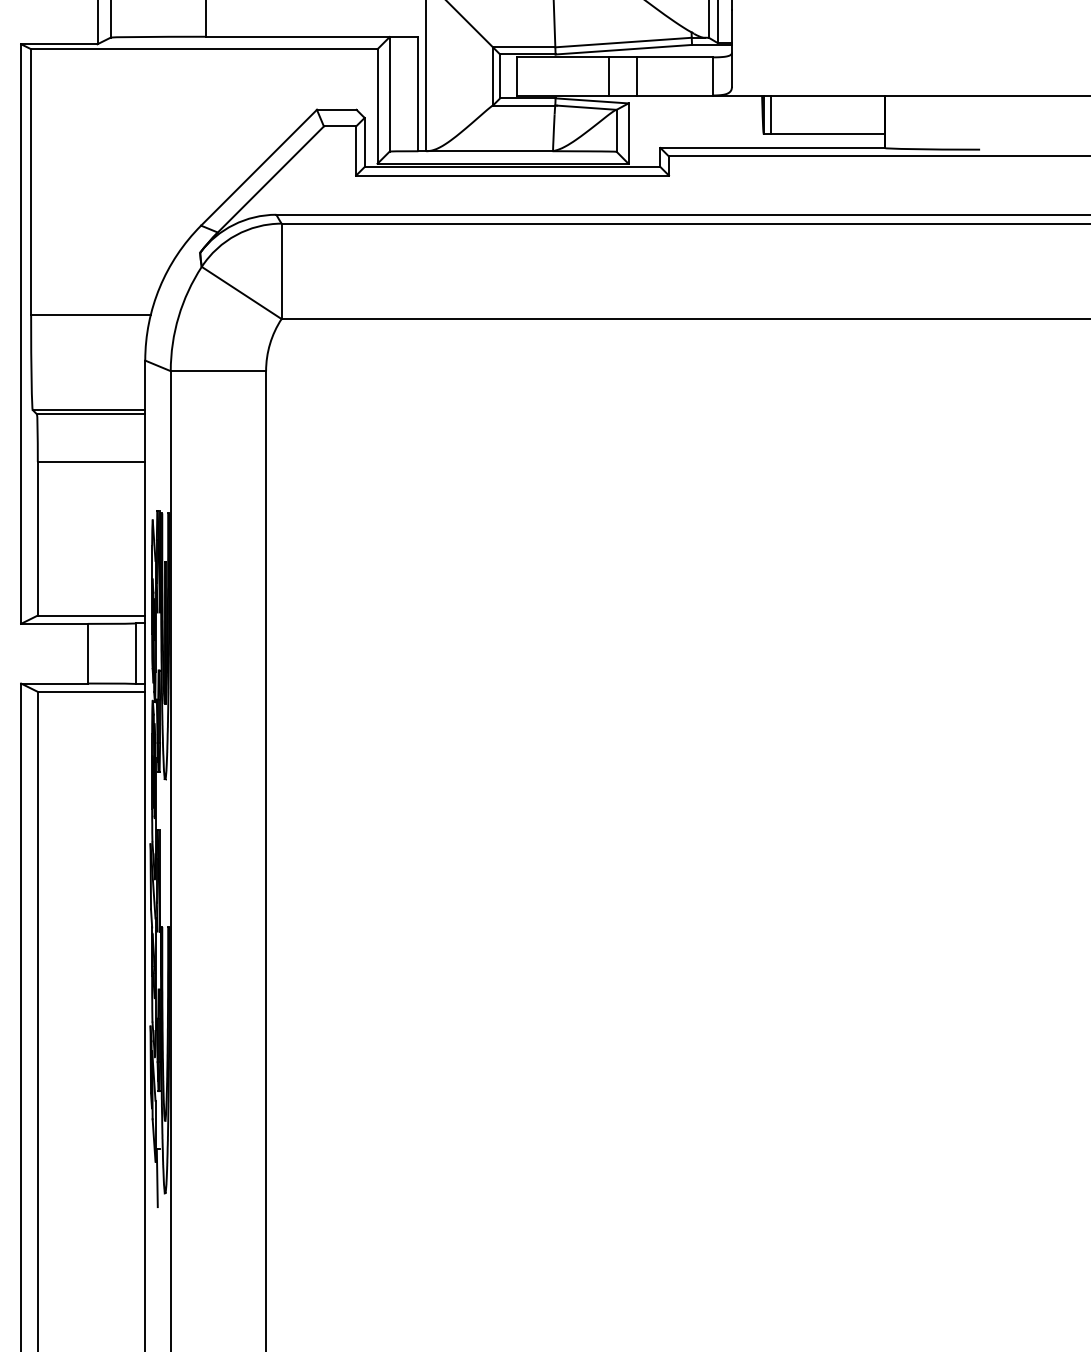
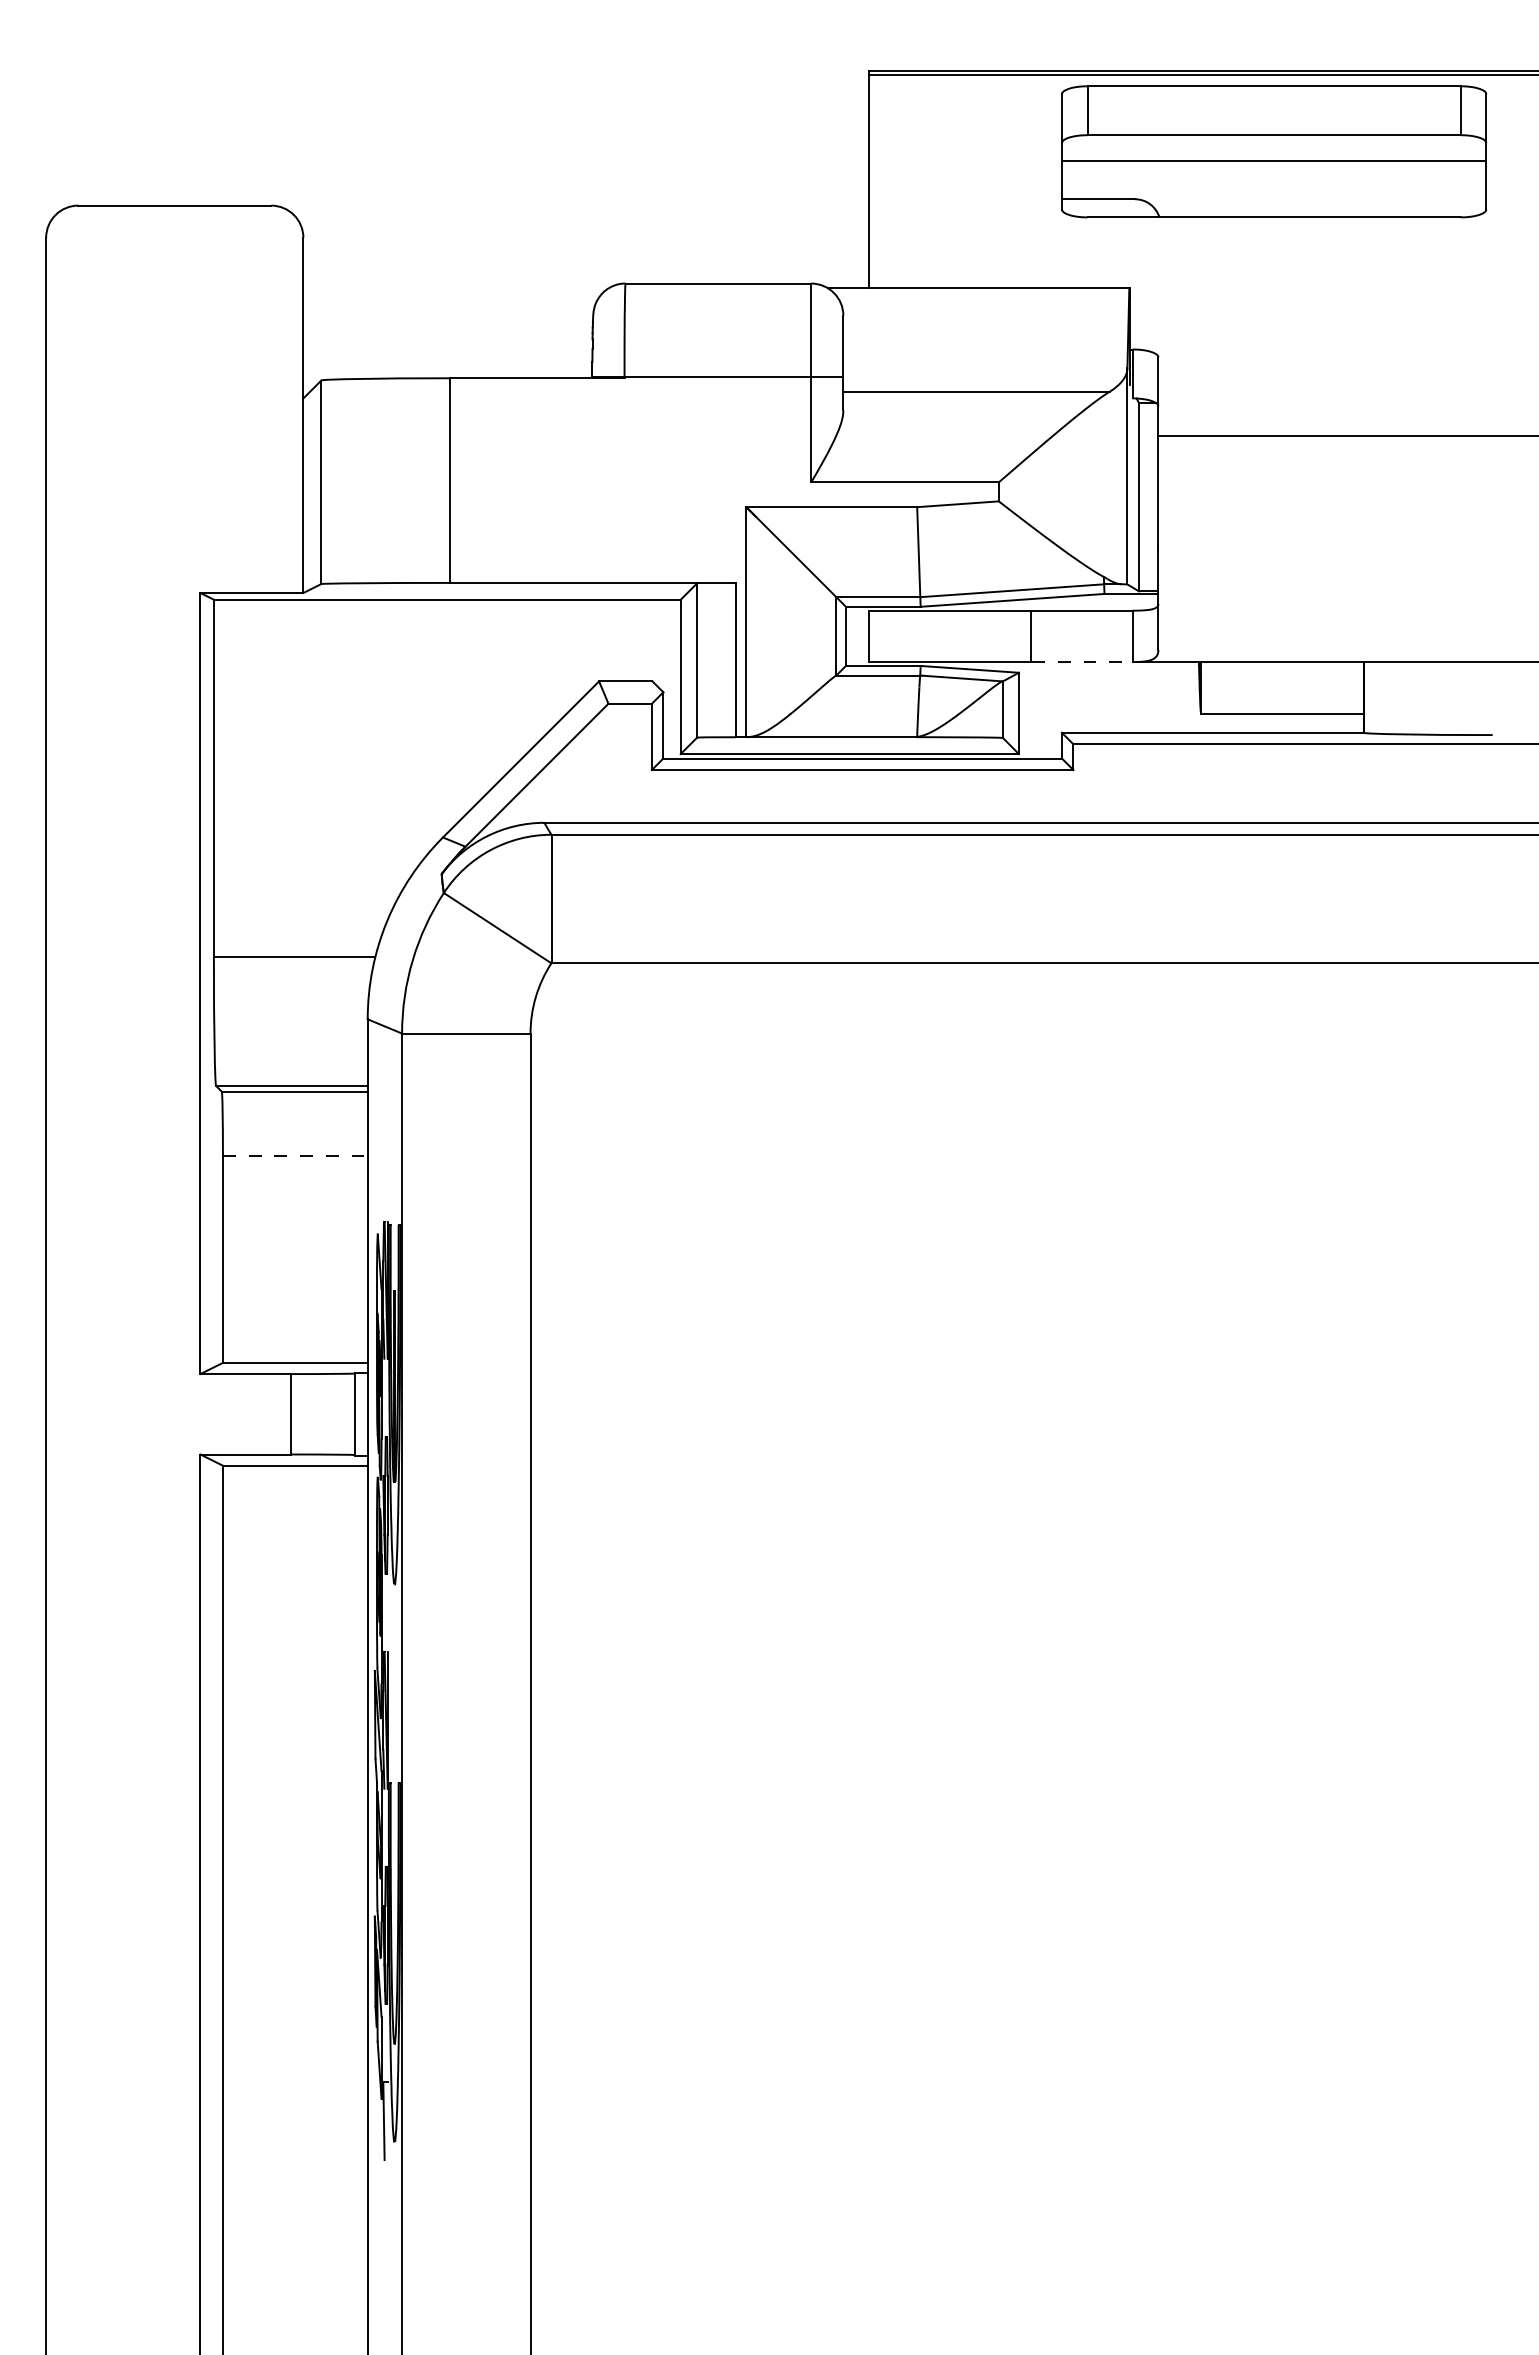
line: (608, 76) -> (992, 636), removed
line: (675, 95) -> (1082, 662), solid -> dashed
line: (771, 114) -> (1211, 687), removed
line: (91, 461) -> (295, 1155), solid -> dashed

